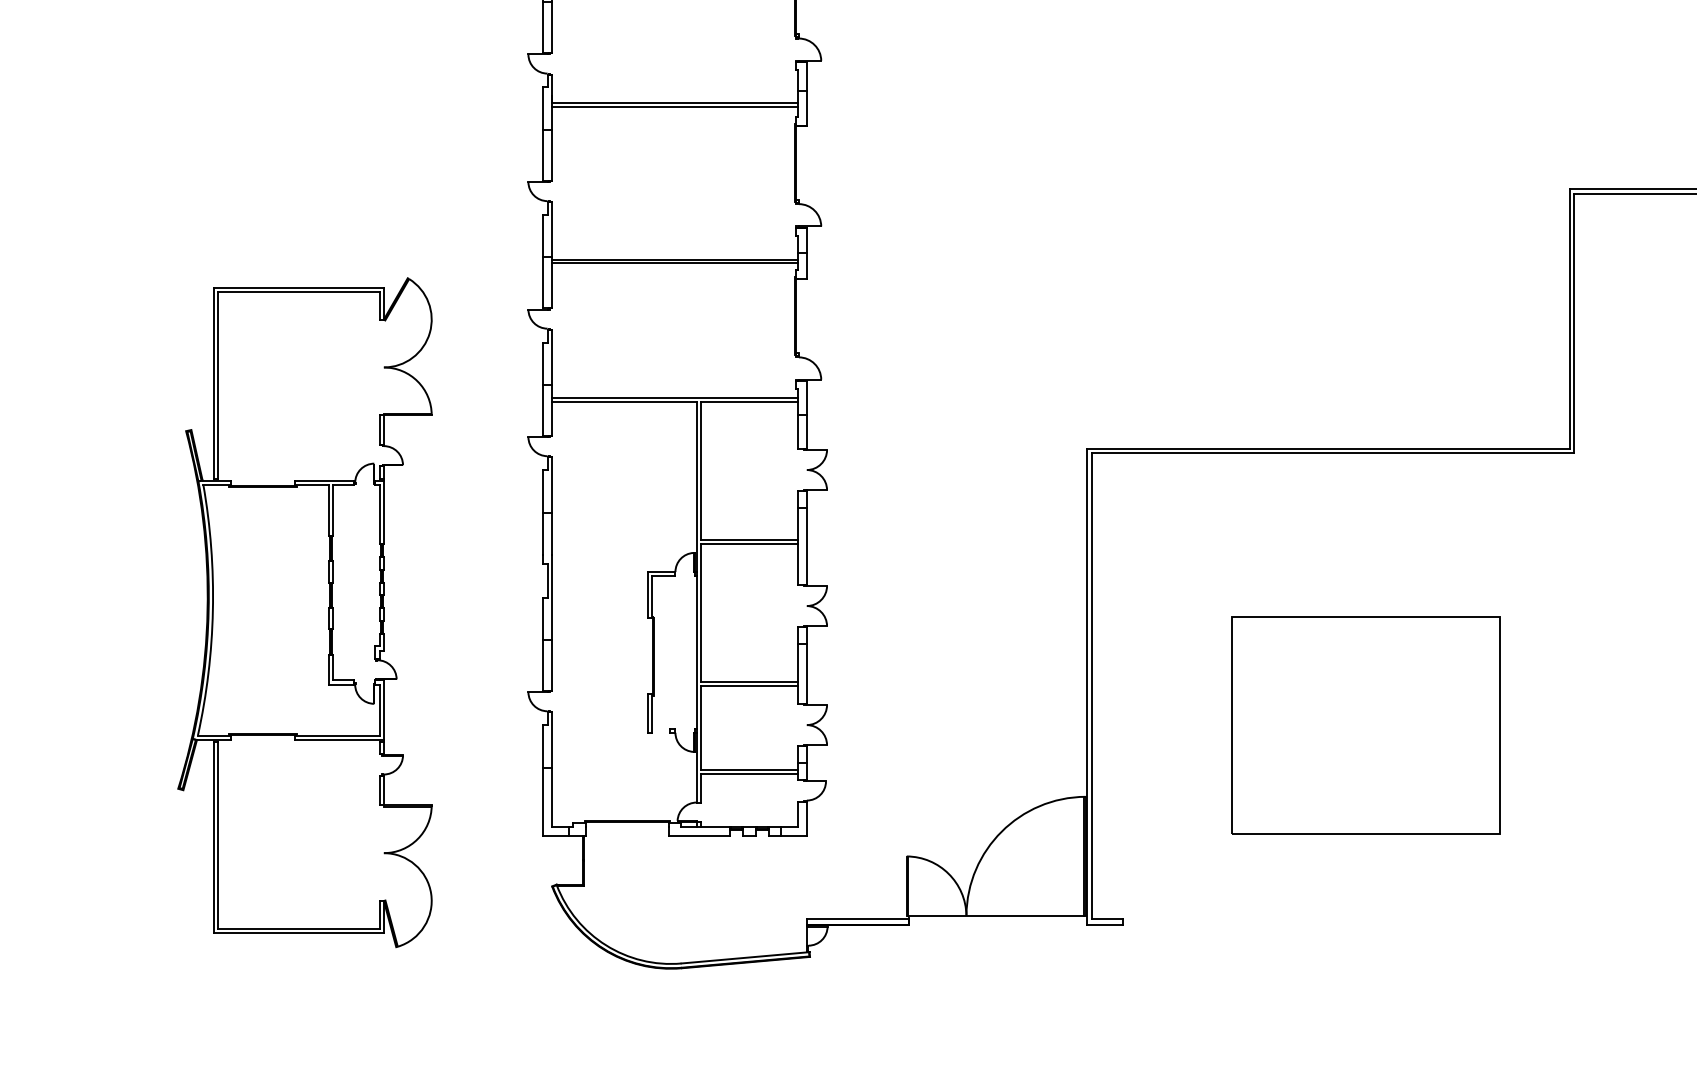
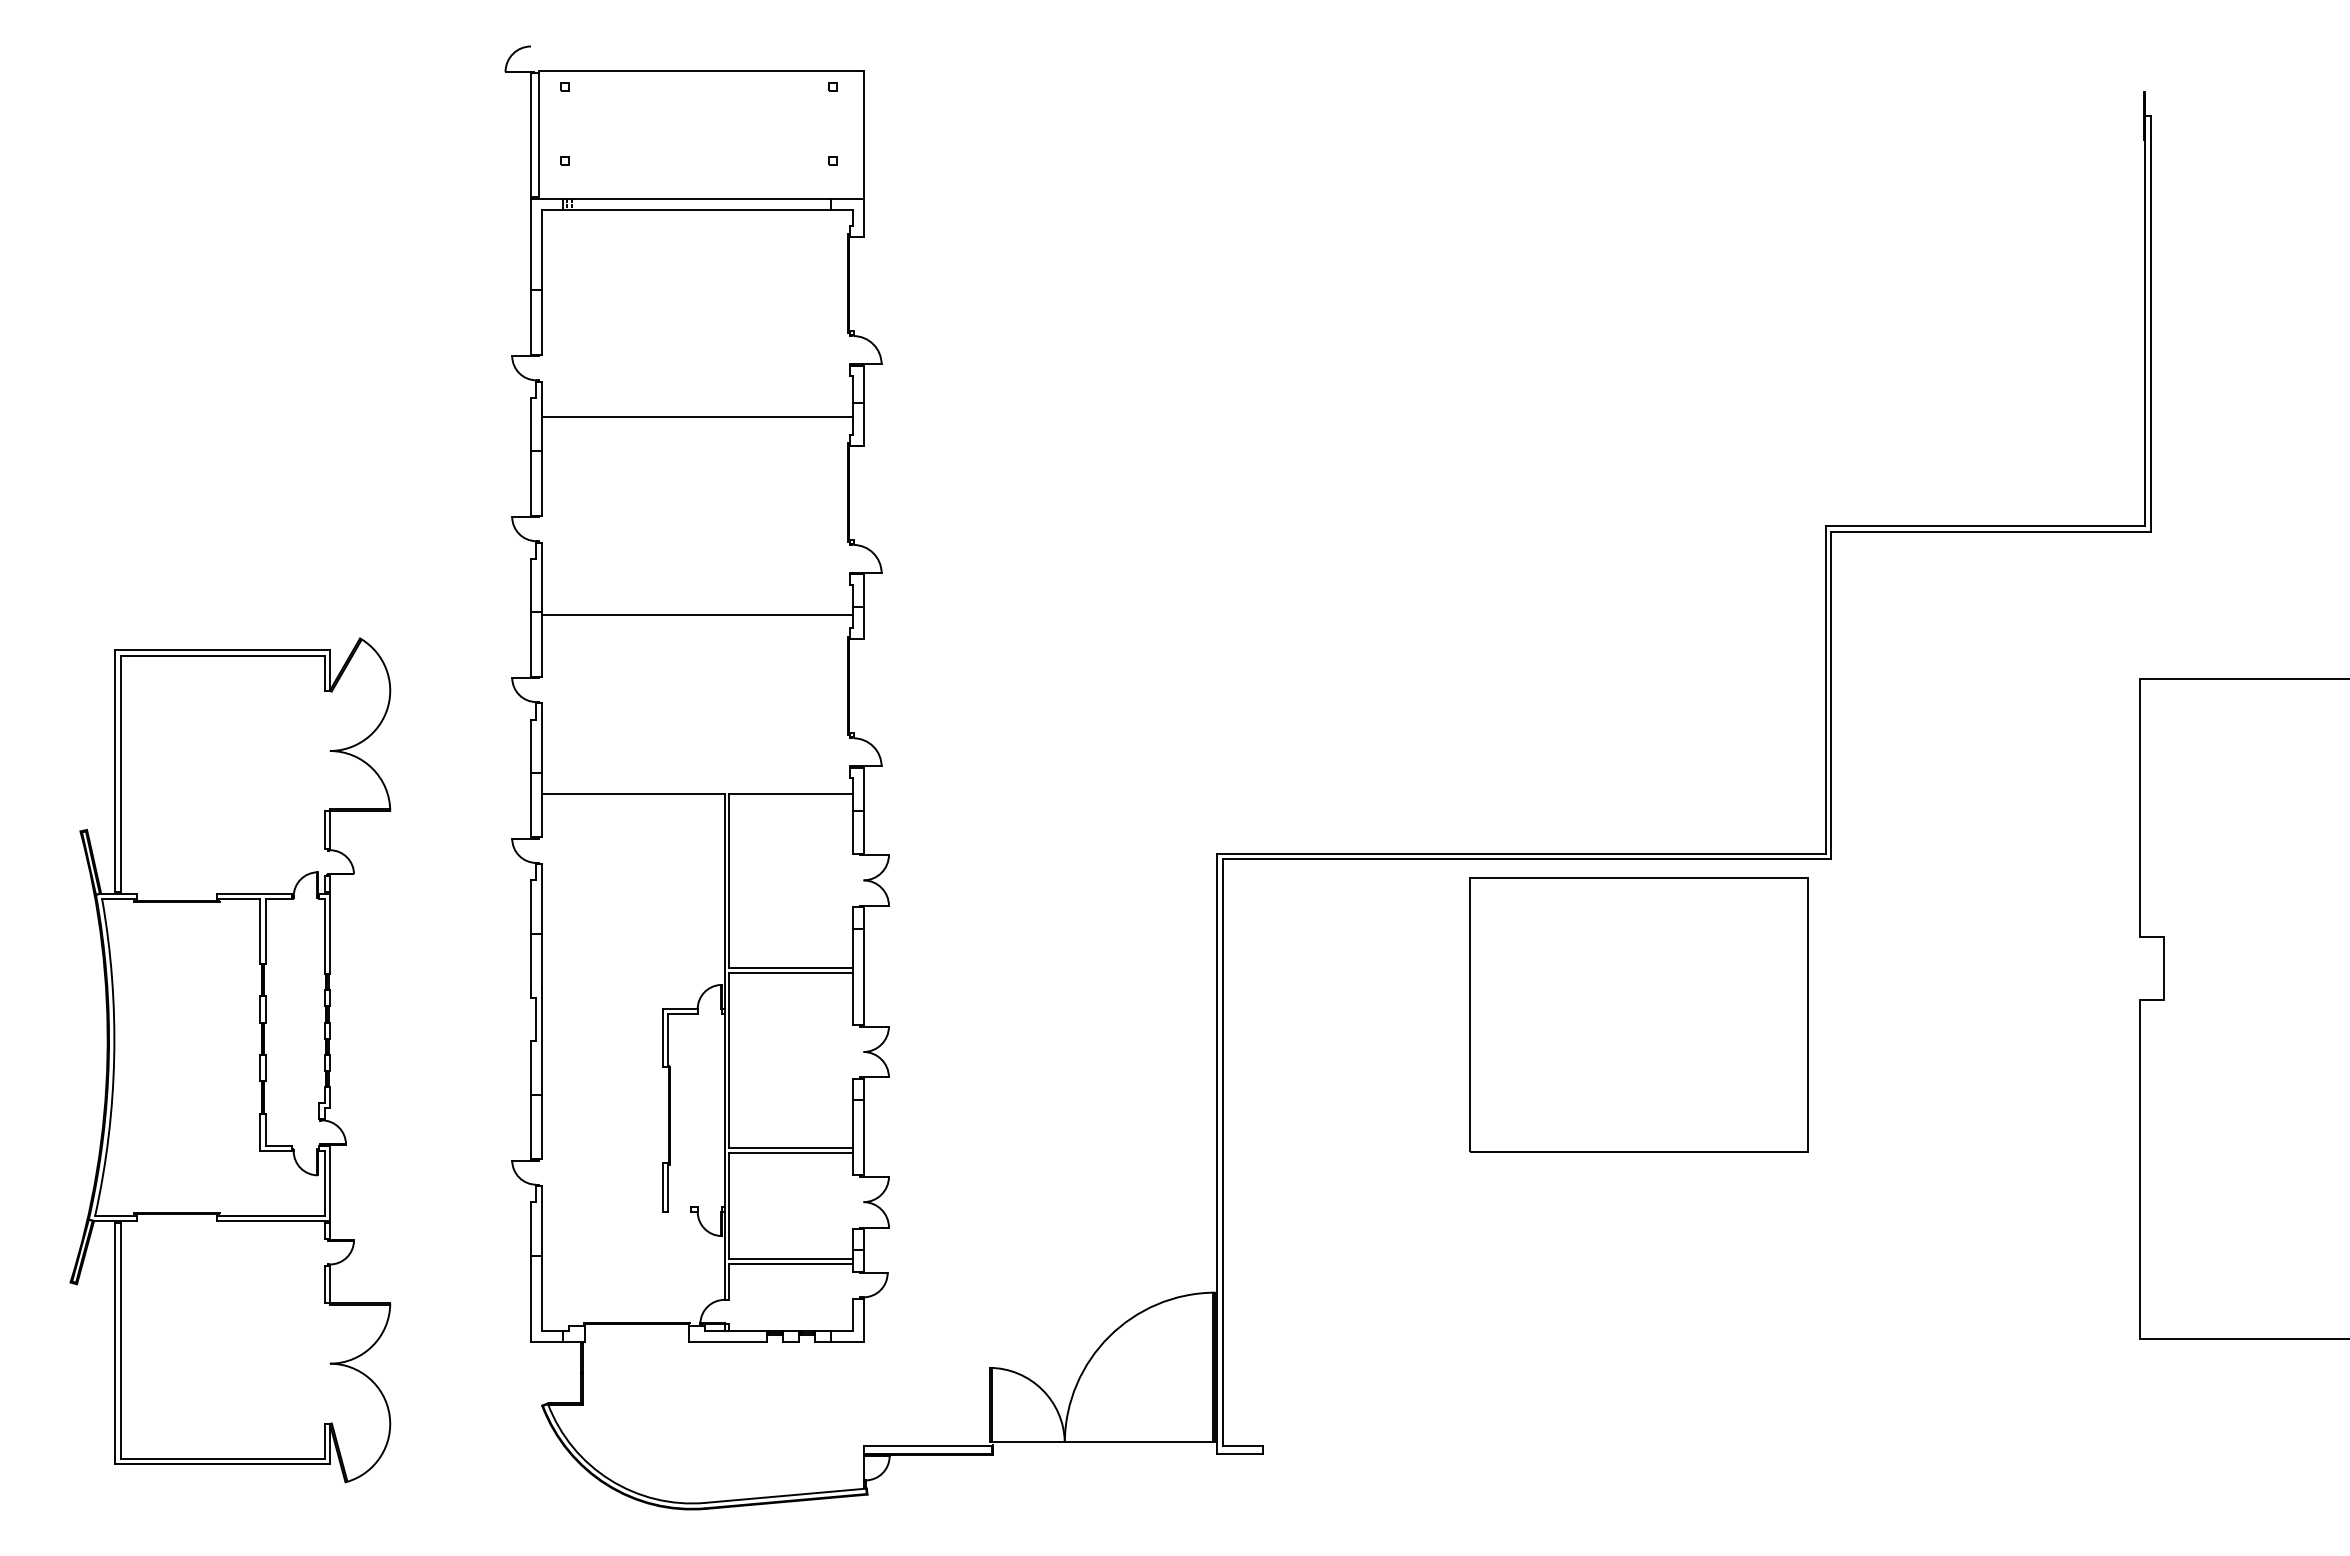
line: (674, 107) -> (696, 422), removed
line: (674, 263) -> (696, 619), removed
line: (674, 397) -> (696, 789), removed
part: (1365, 724) -> (1638, 1014), moved

